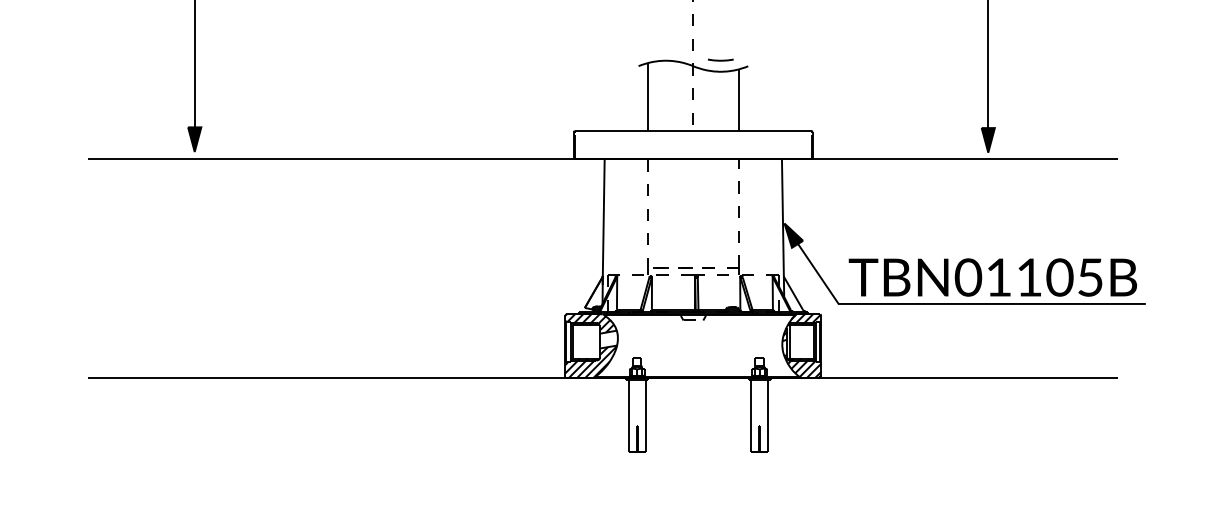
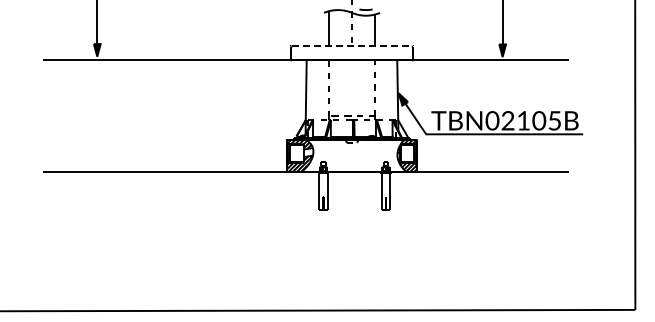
line: (694, 132) -> (352, 46), solid -> dashed
text: (997, 276) -> (507, 120), TBN01105B -> TBN02105B

